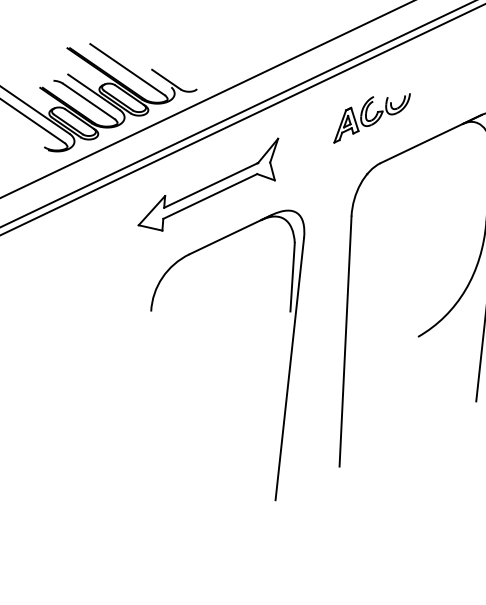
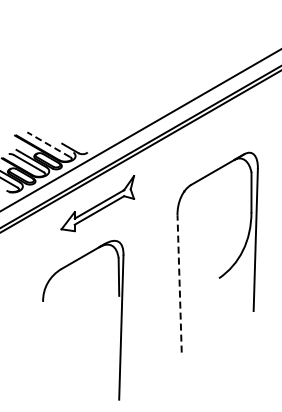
line: (127, 69) -> (48, 144), solid -> dashed
part: (372, 117) -> (184, 160), removed
line: (345, 342) -> (179, 284), solid -> dashed
part: (289, 354) -> (120, 319), moved

